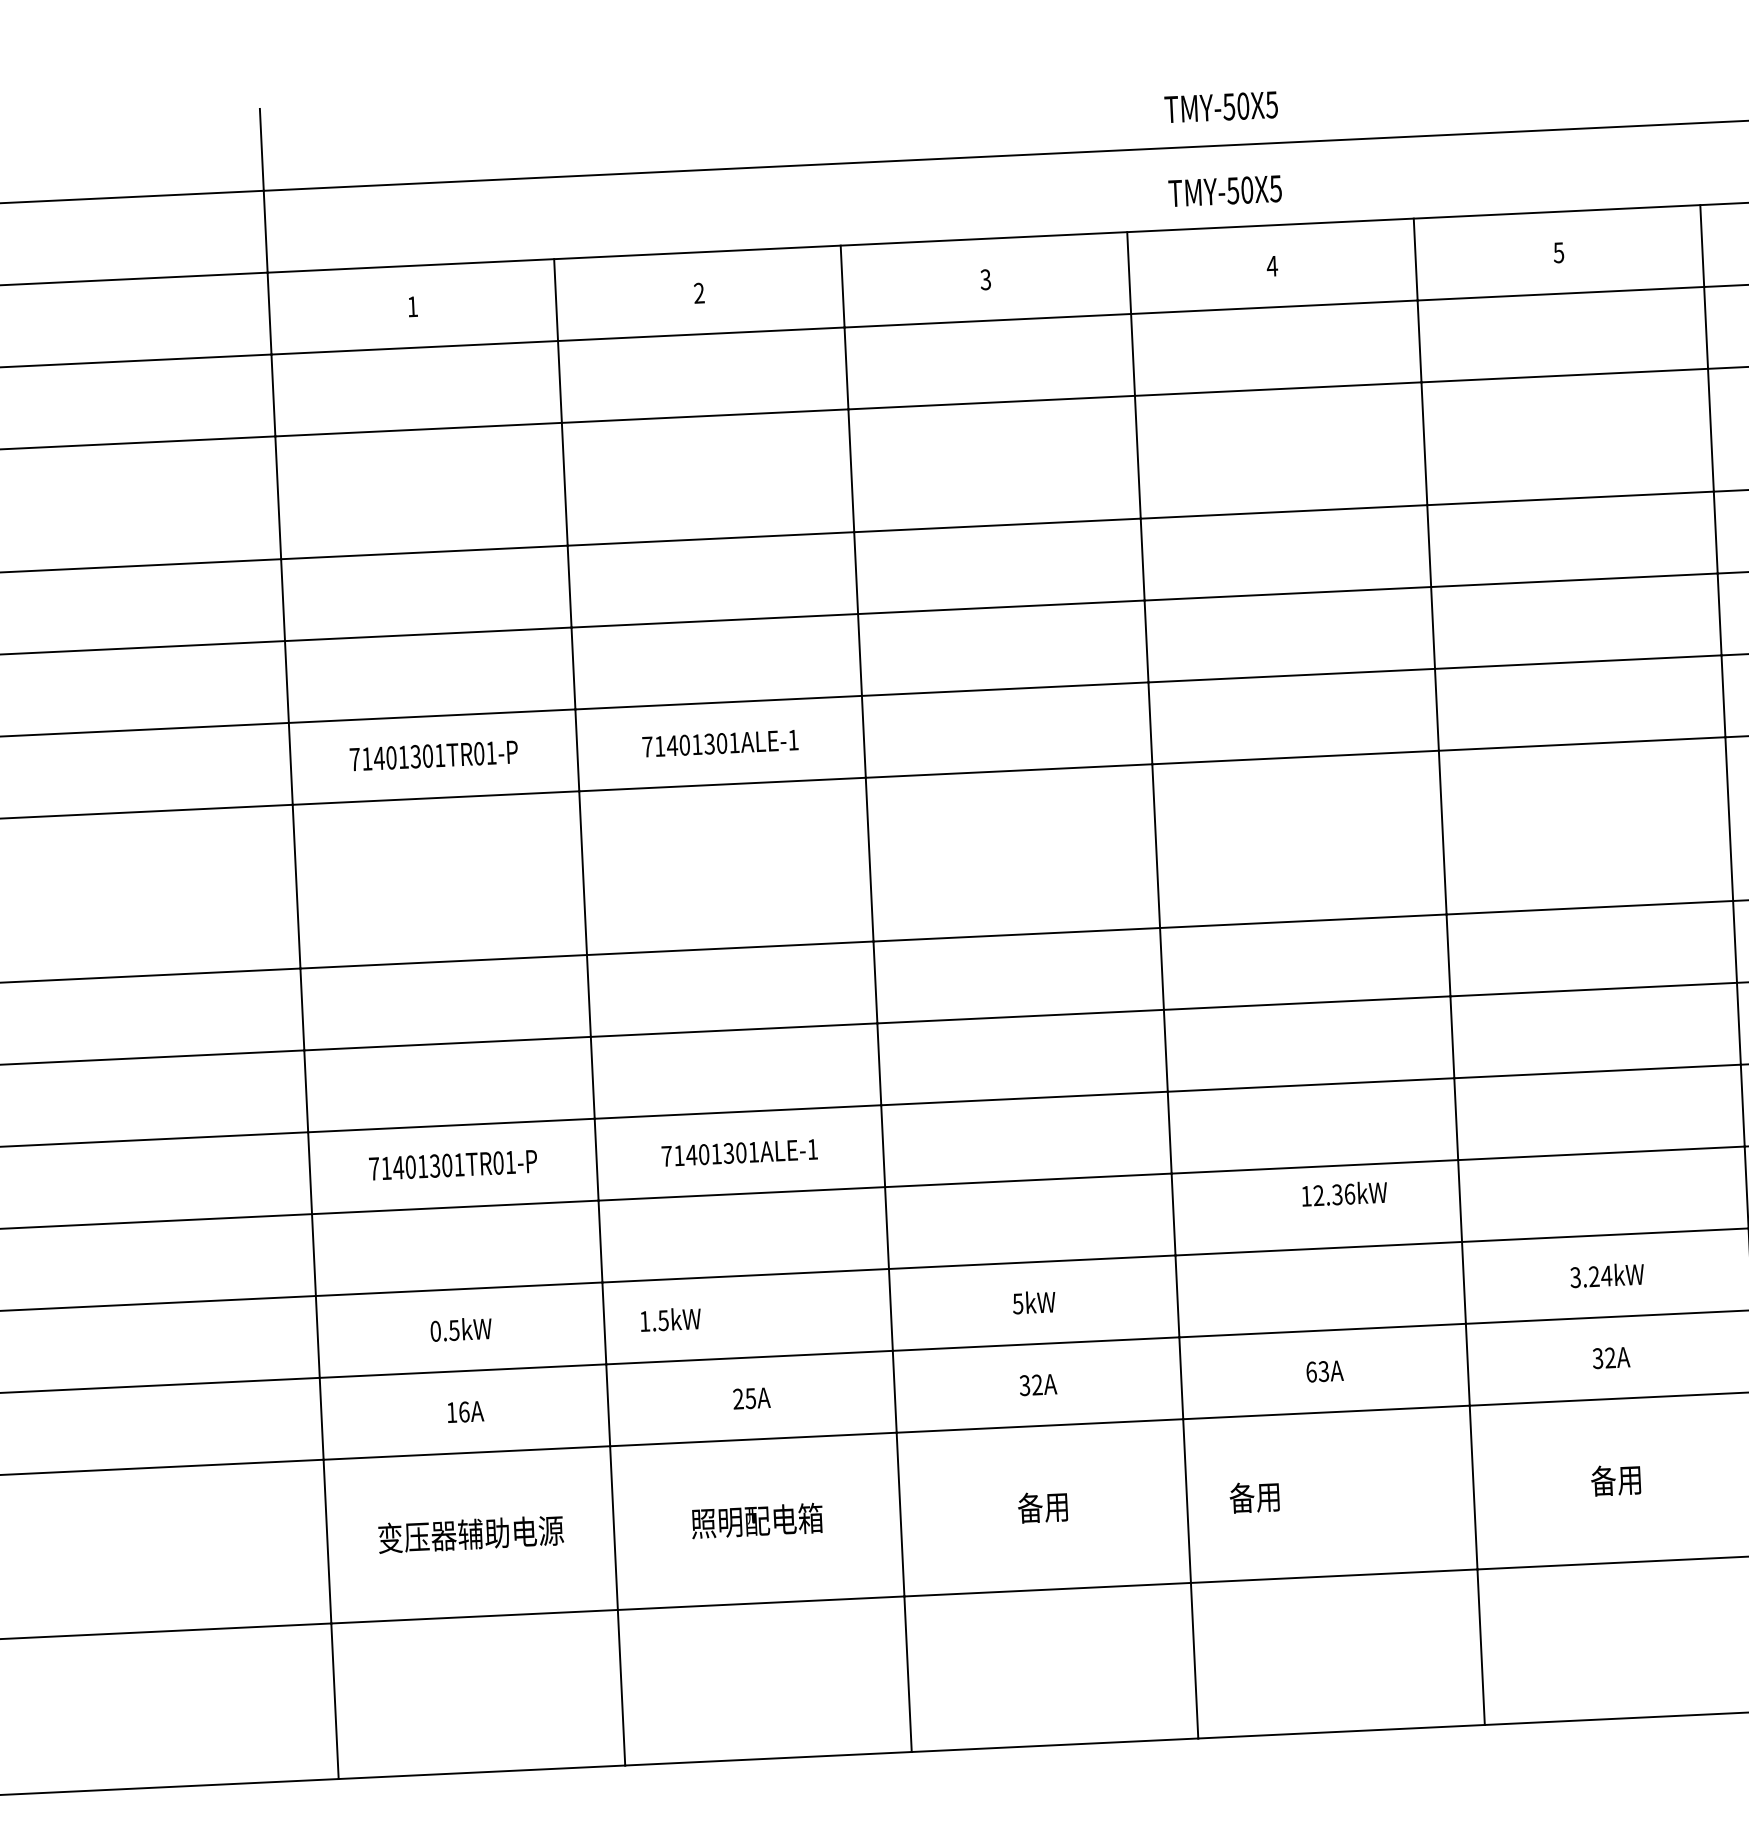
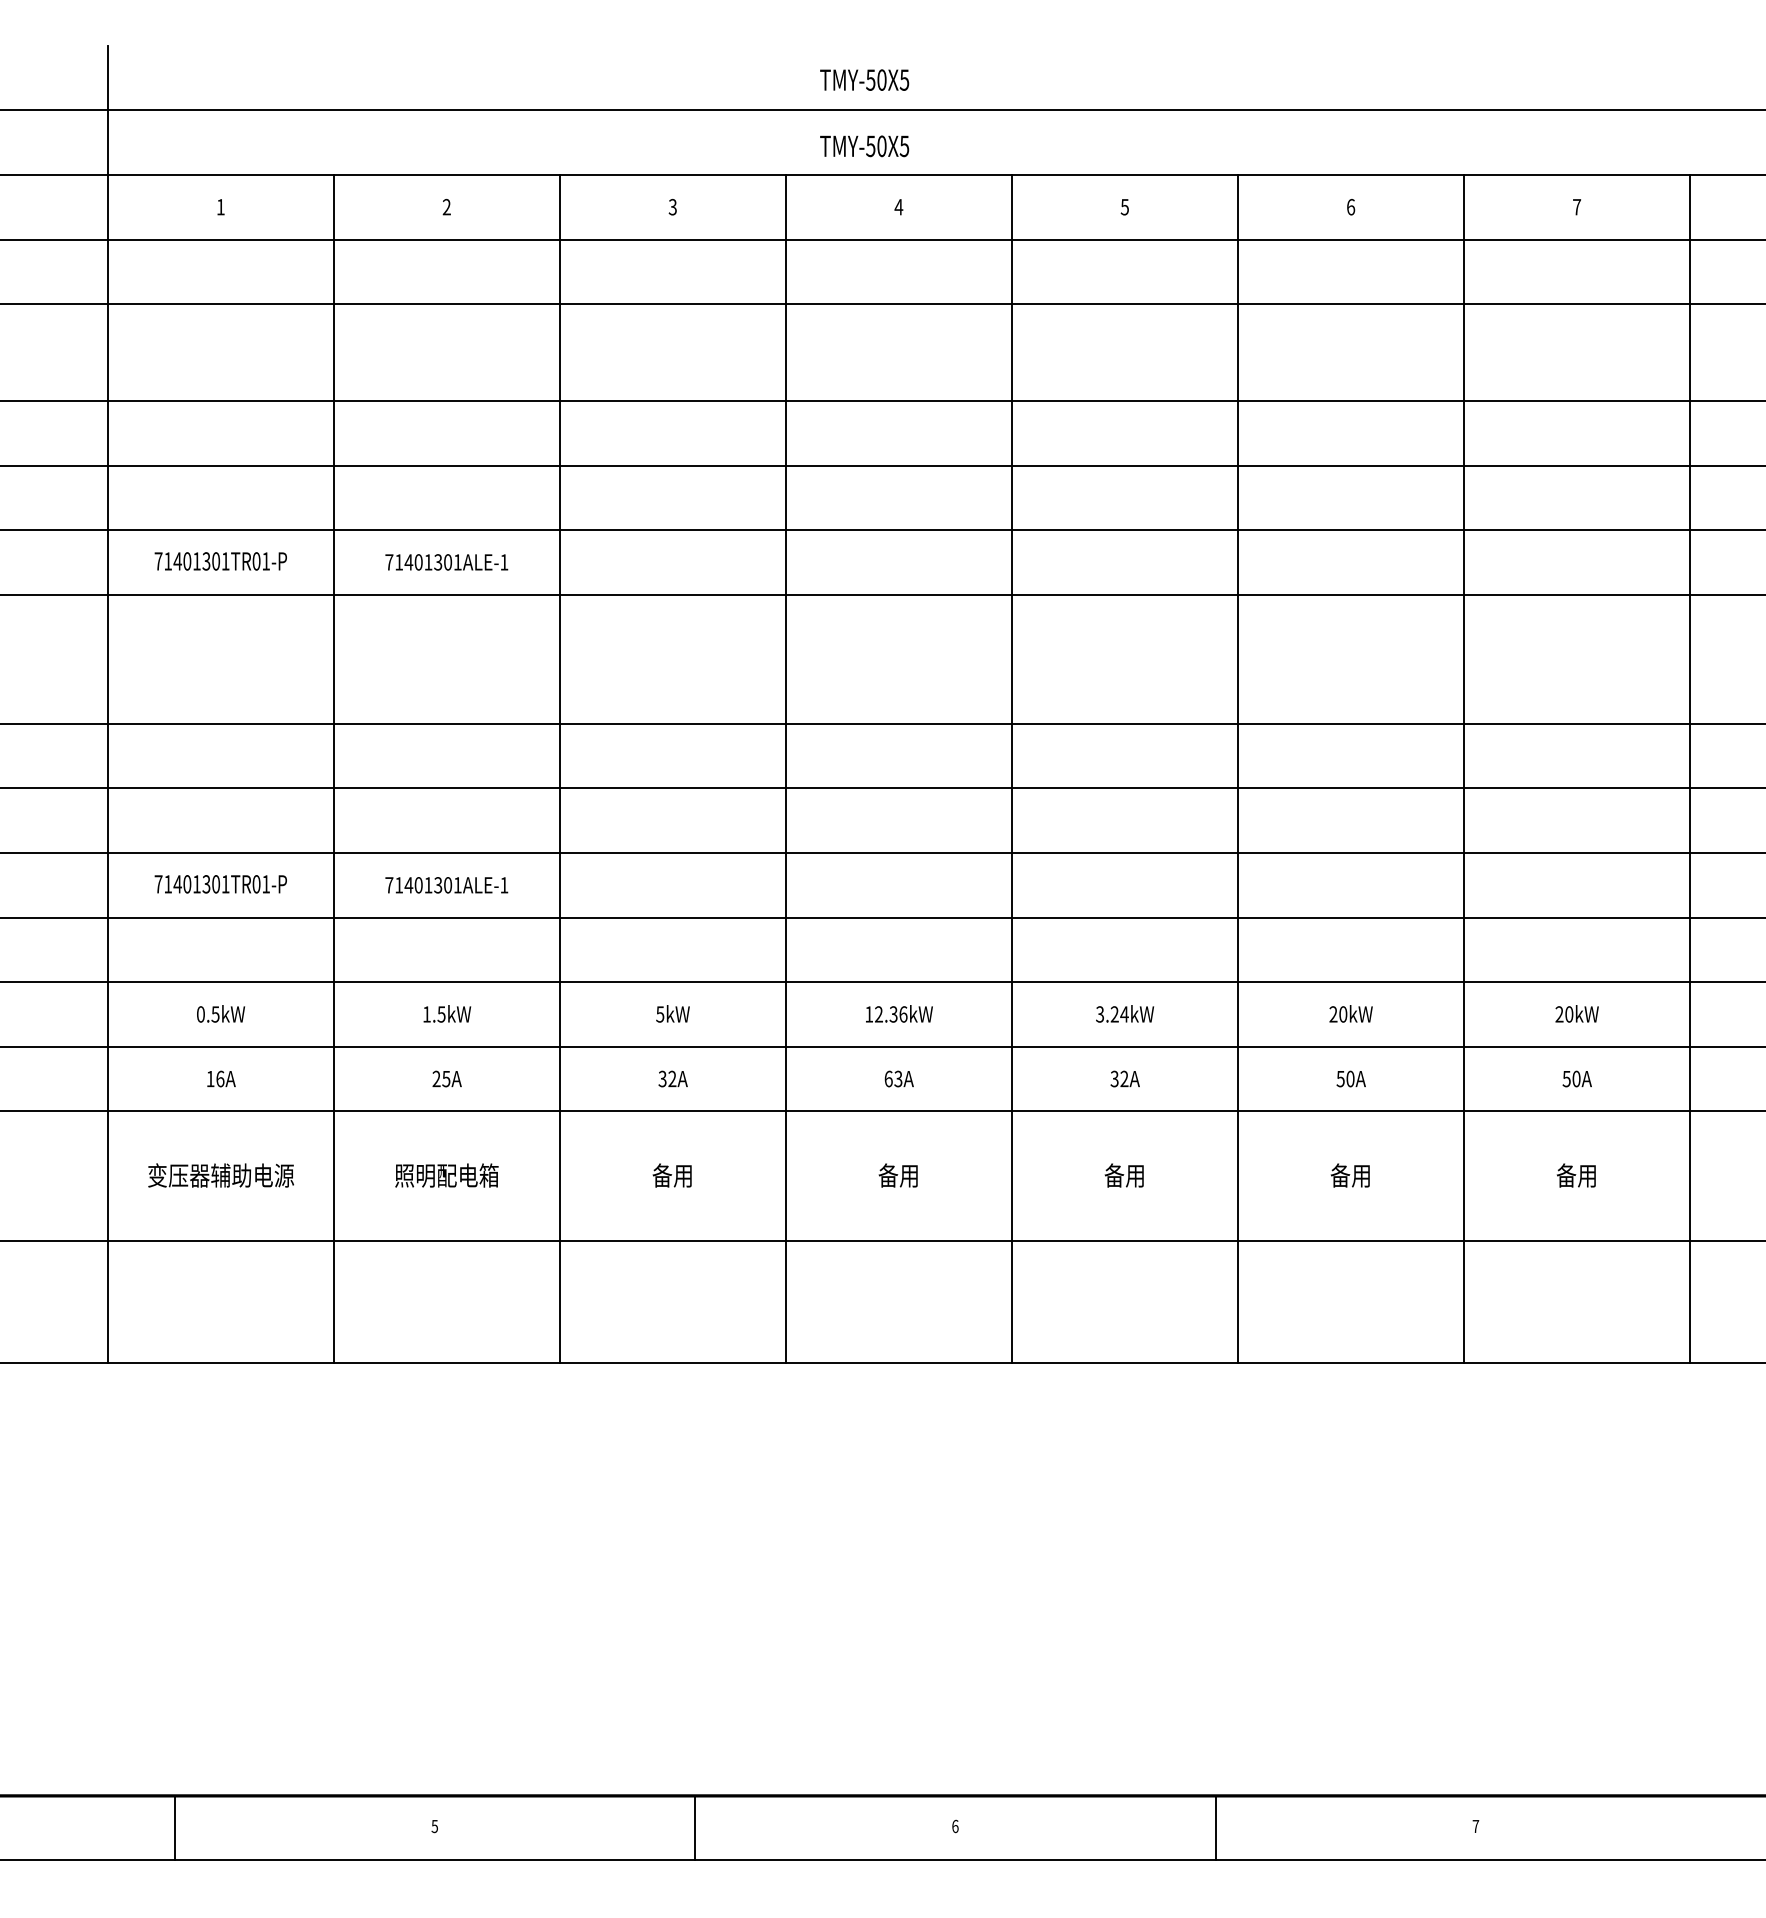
text: (1344, 1193) -> (899, 1013), moved
text: (670, 1319) -> (447, 1013), moved
text: (1253, 1497) -> (897, 1175), moved

